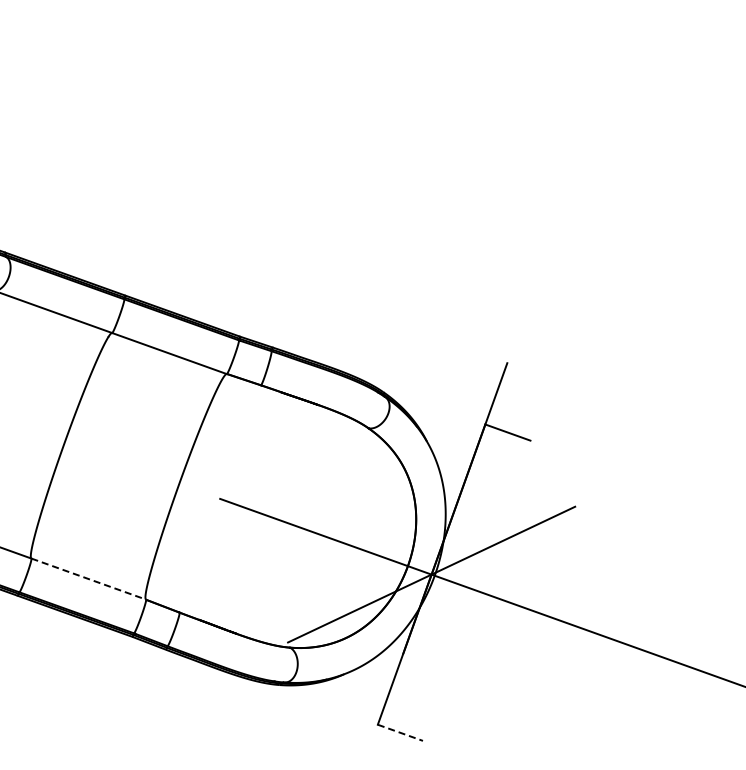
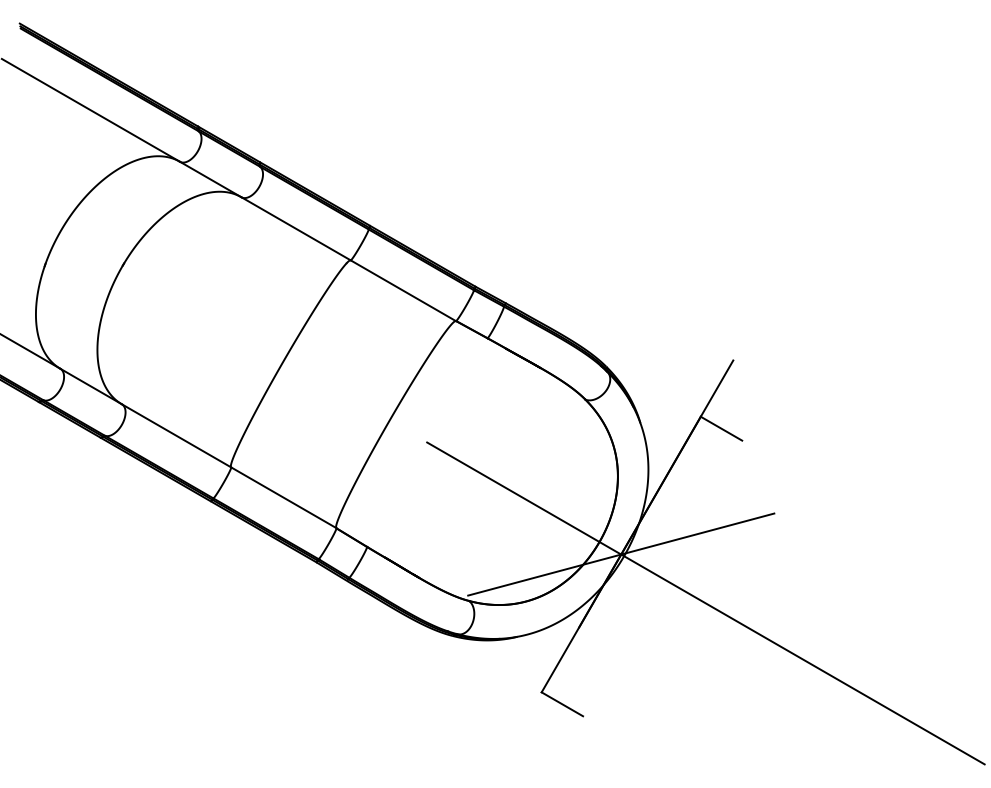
line: (88, 578) -> (283, 497), dashed -> solid
line: (400, 732) -> (562, 704), dashed -> solid

